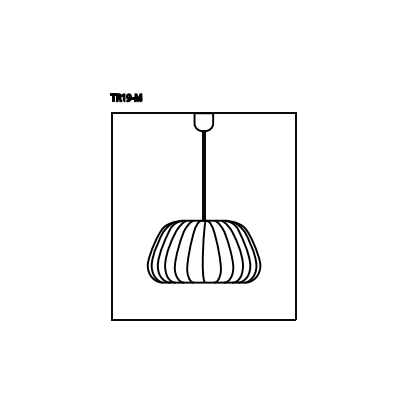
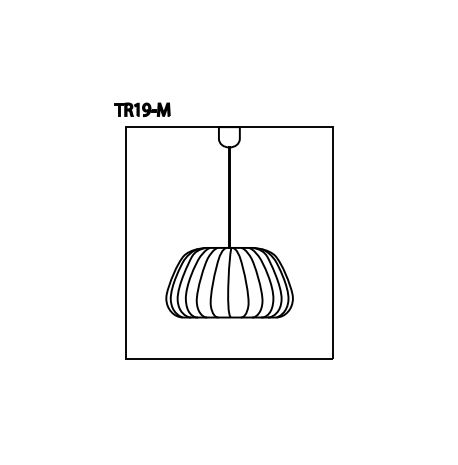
part: (126, 97) -> (142, 109), size x1.6

